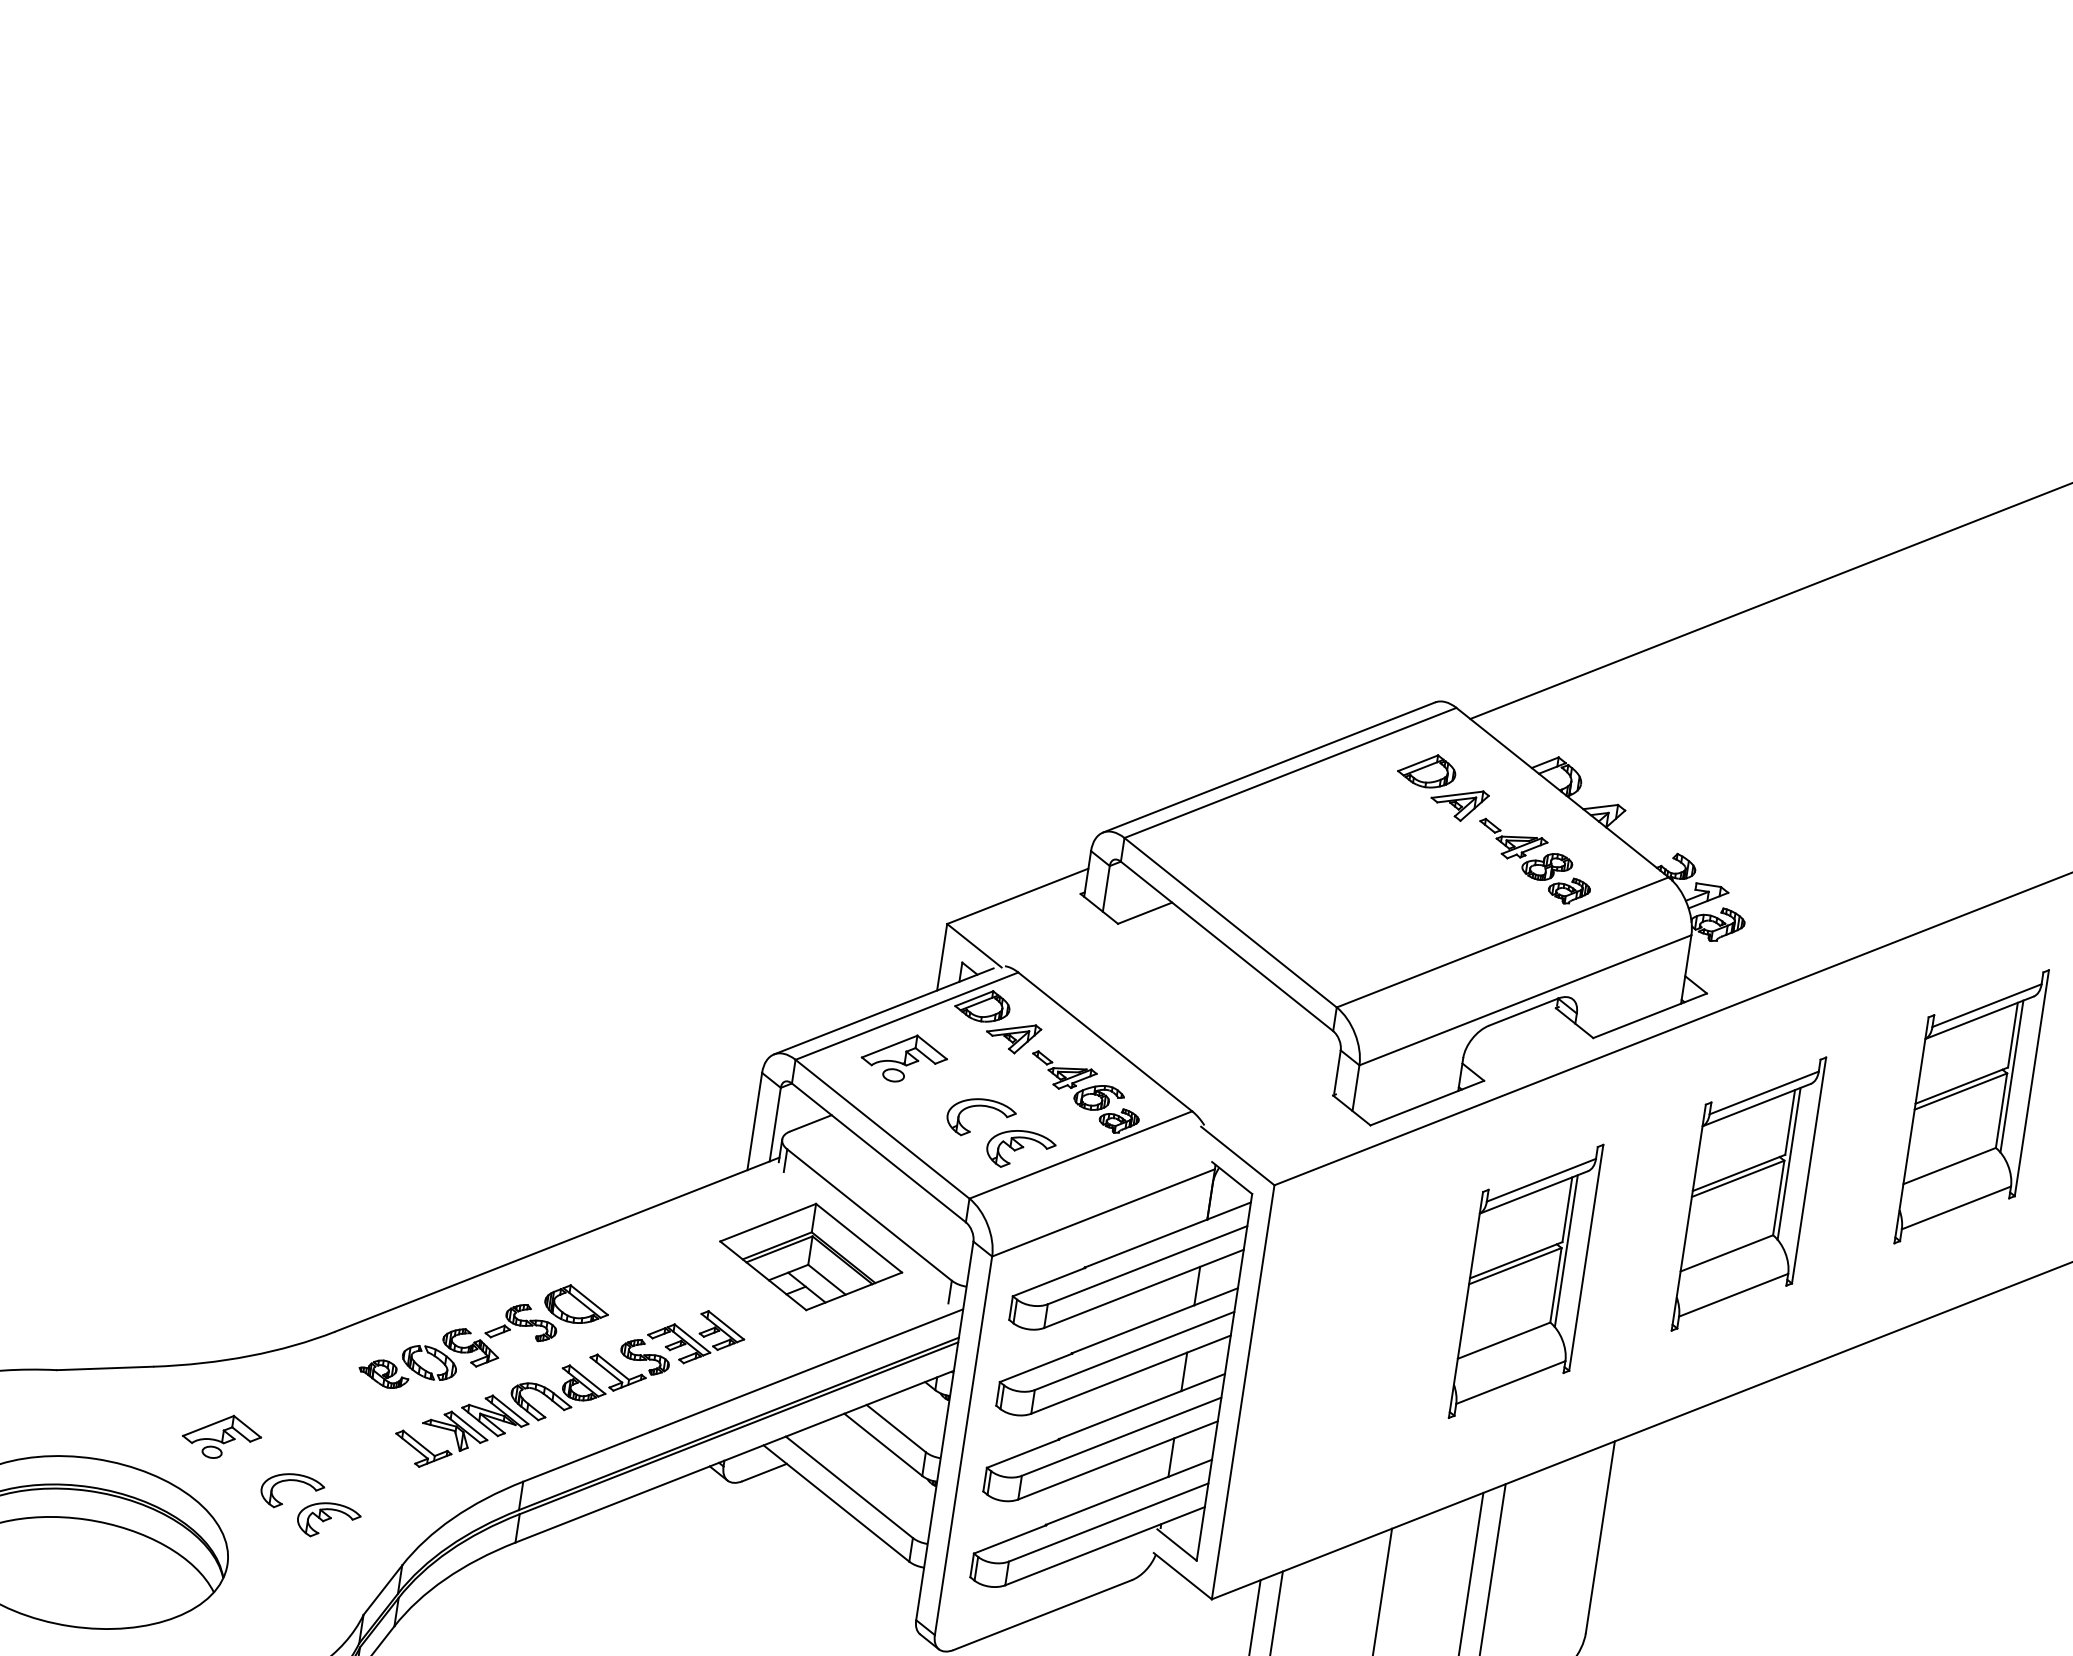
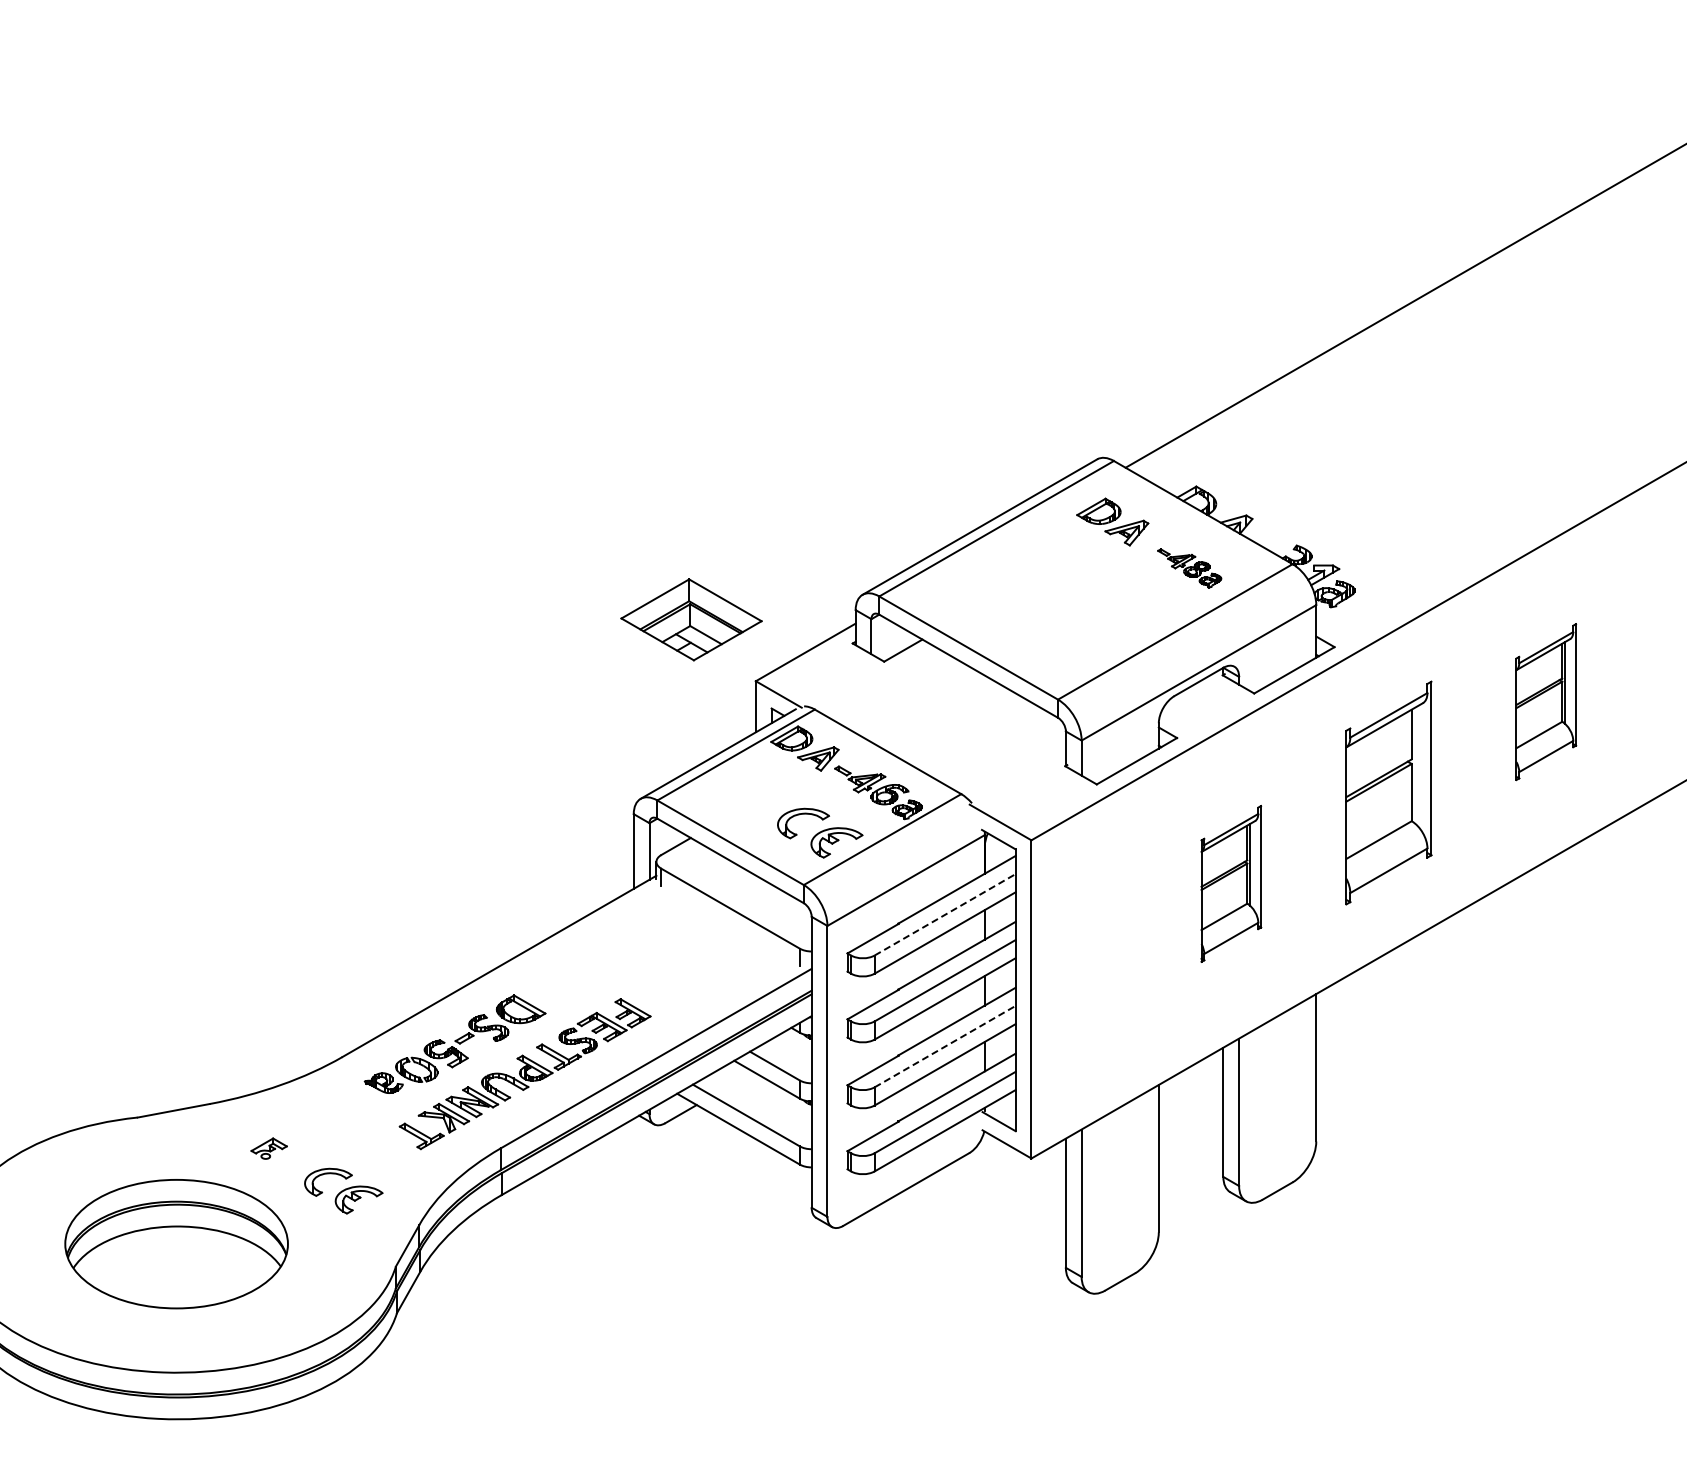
part: (1533, 862) -> (1189, 568), size x0.7
part: (903, 1057) -> (738, 786), removed
part: (1970, 1105) -> (1545, 701), size x0.7
line: (1788, 1163) -> (1415, 765), removed
part: (811, 1256) -> (691, 619), moved
line: (1148, 1264) -> (945, 914), solid -> dashed
part: (1525, 1280) -> (1230, 883), size x0.7
part: (220, 1436) -> (268, 1148), size x0.6
line: (1122, 1436) -> (945, 1046), solid -> dashed

